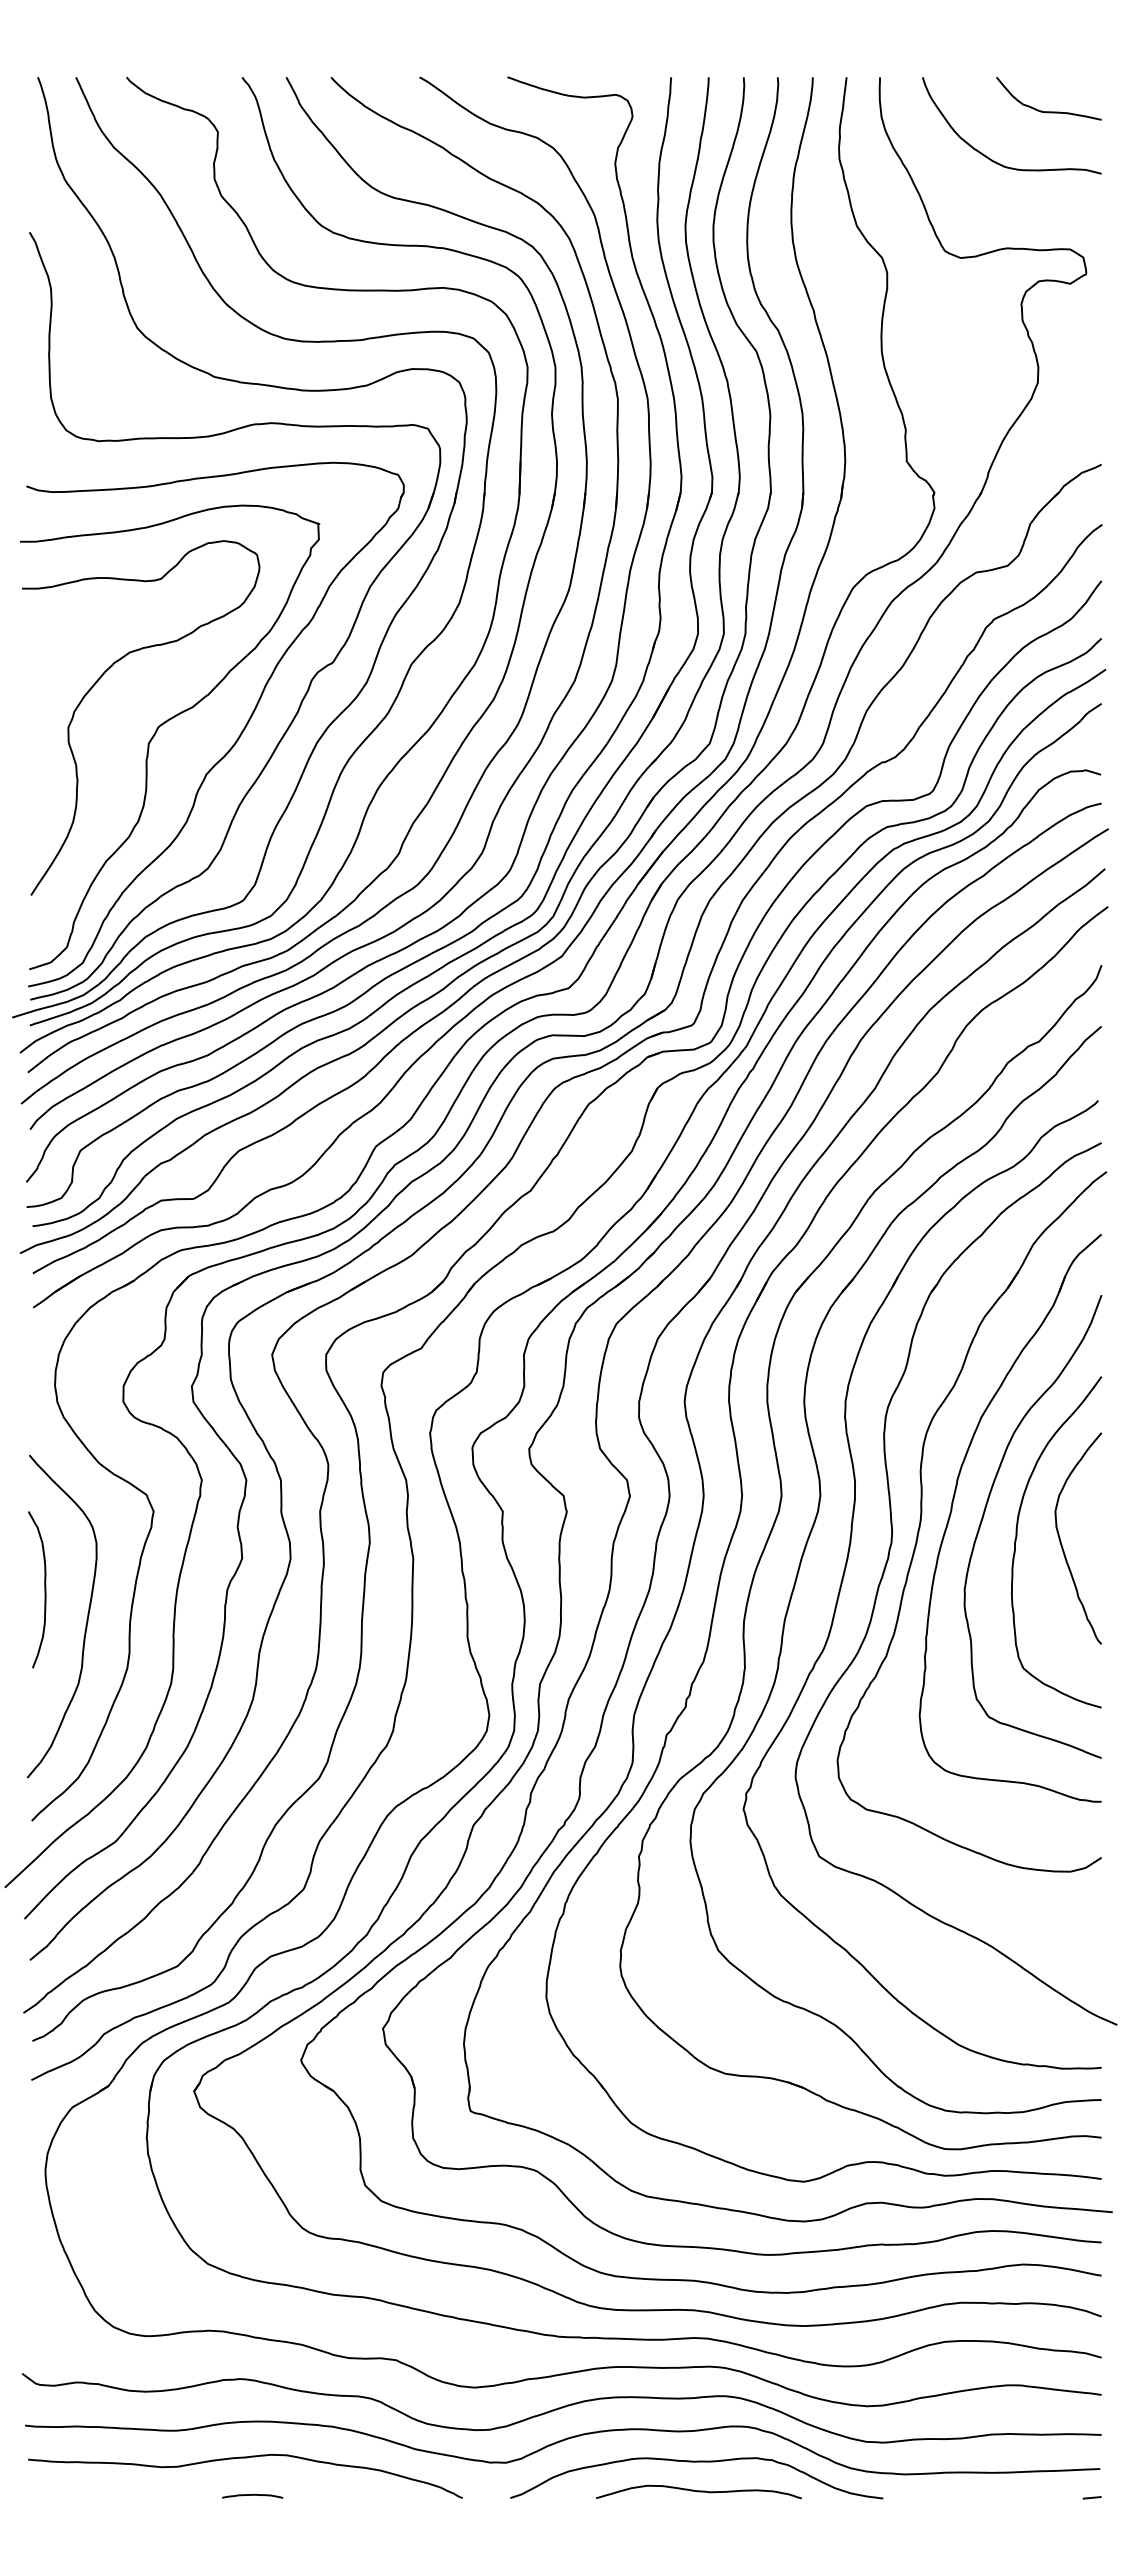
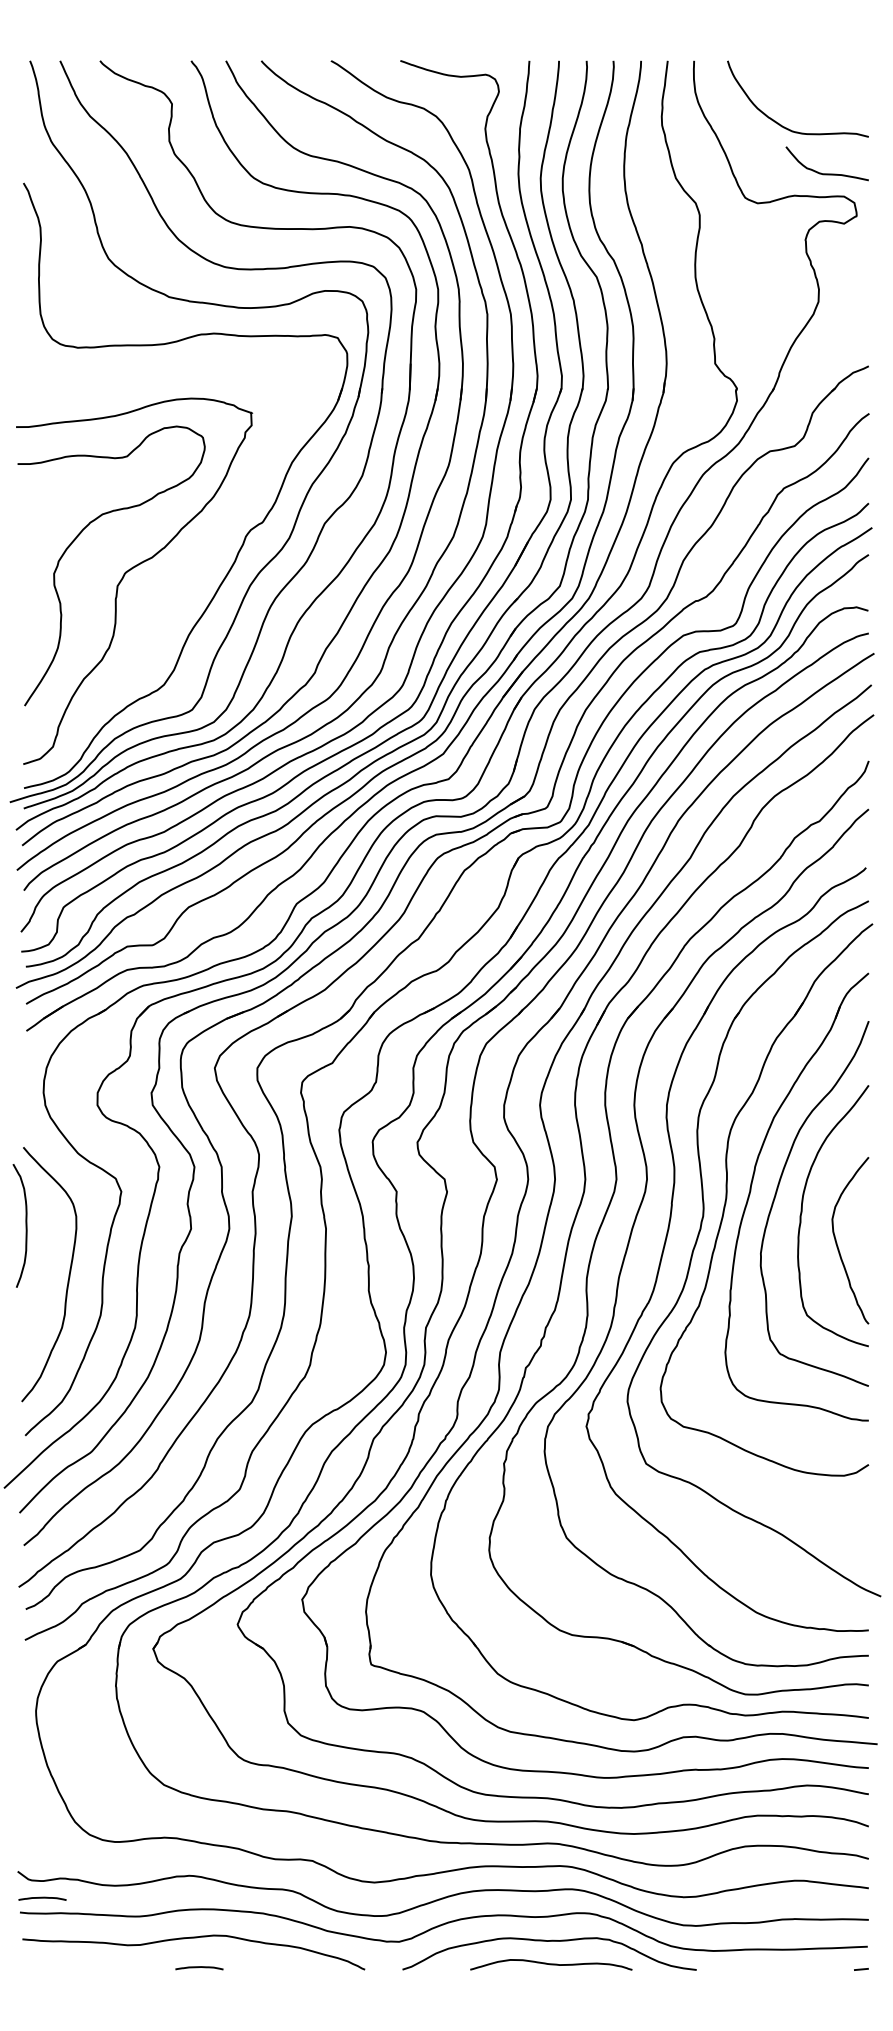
curve: (1048, 111) -> (826, 173), moved
part: (236, 739) -> (186, 583), removed
curve: (1062, 1544) -> (837, 1245), moved
curve: (44, 1589) -> (25, 1225), moved
curve: (53, 2407) -> (42, 1898), added

